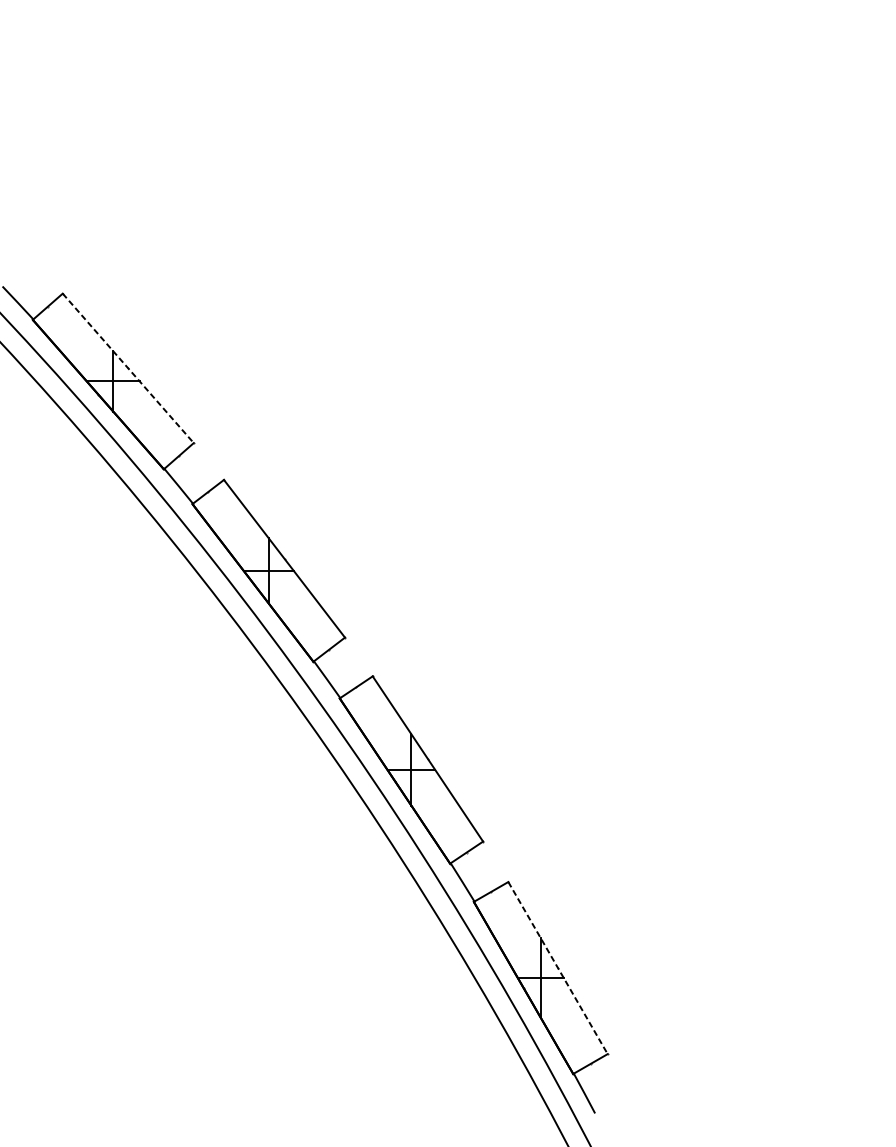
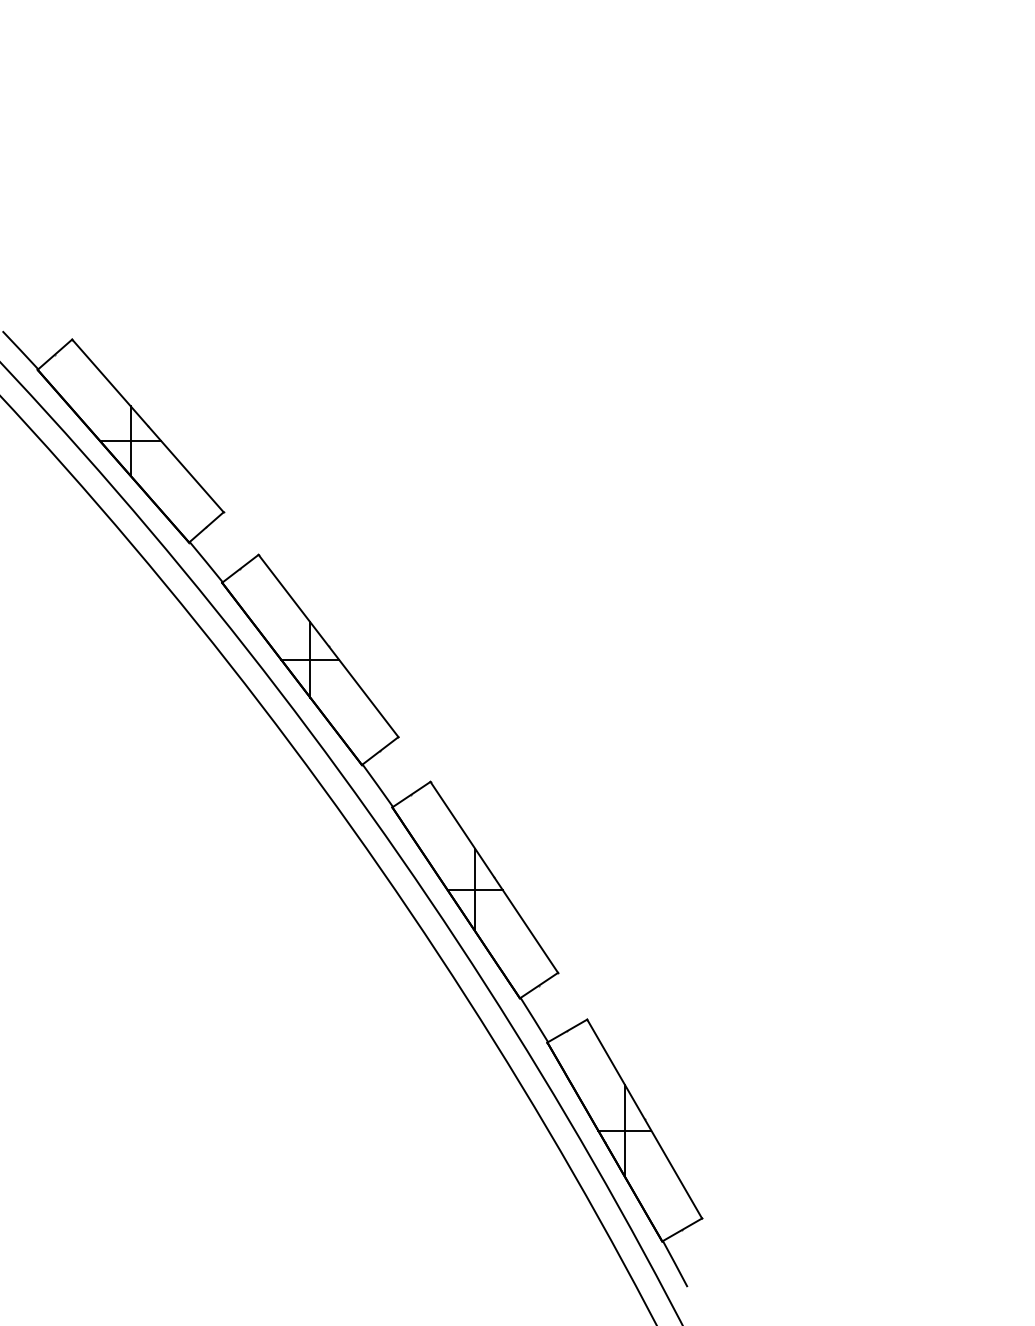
line: (127, 368) -> (147, 425), dashed -> solid
line: (557, 968) -> (644, 1119), dashed -> solid

